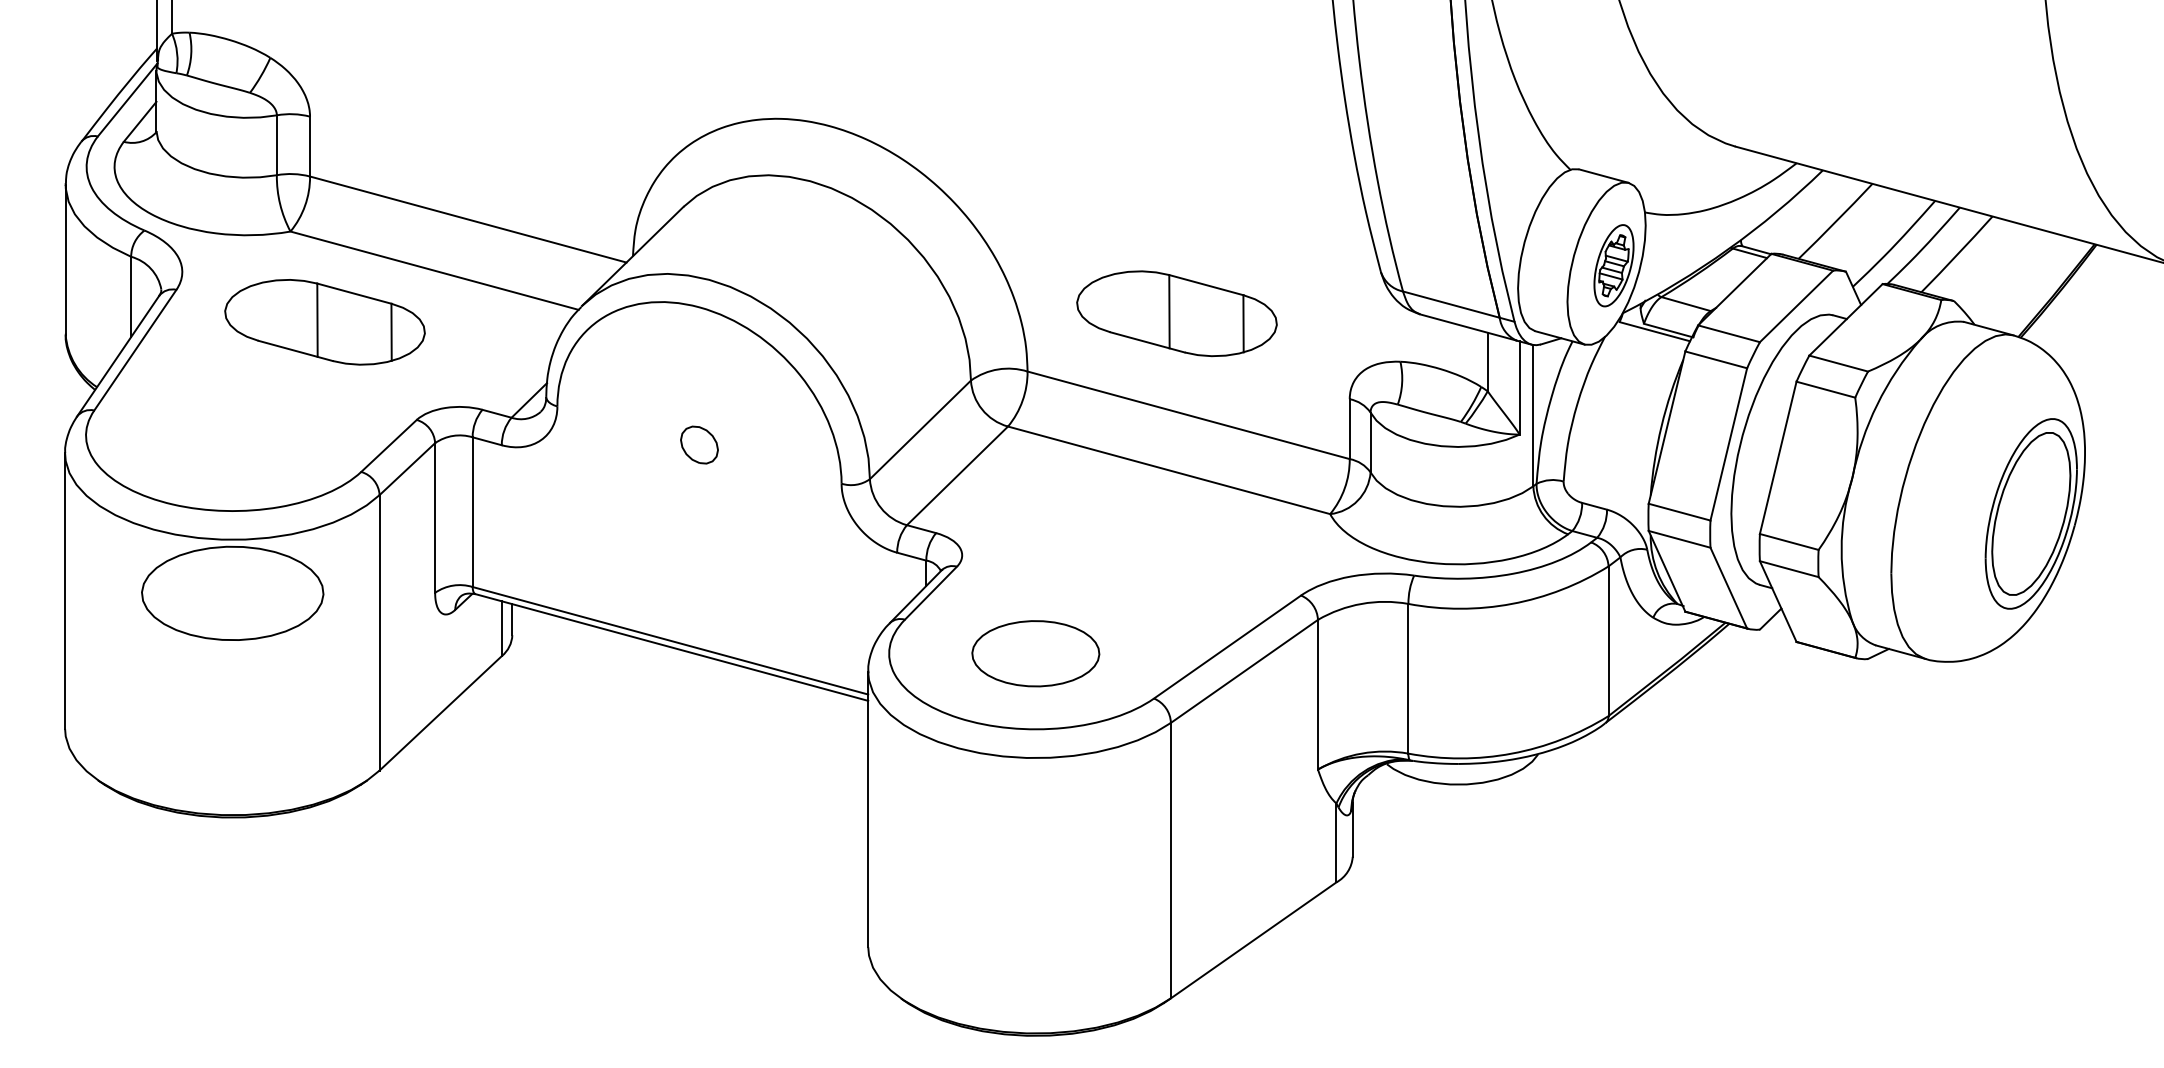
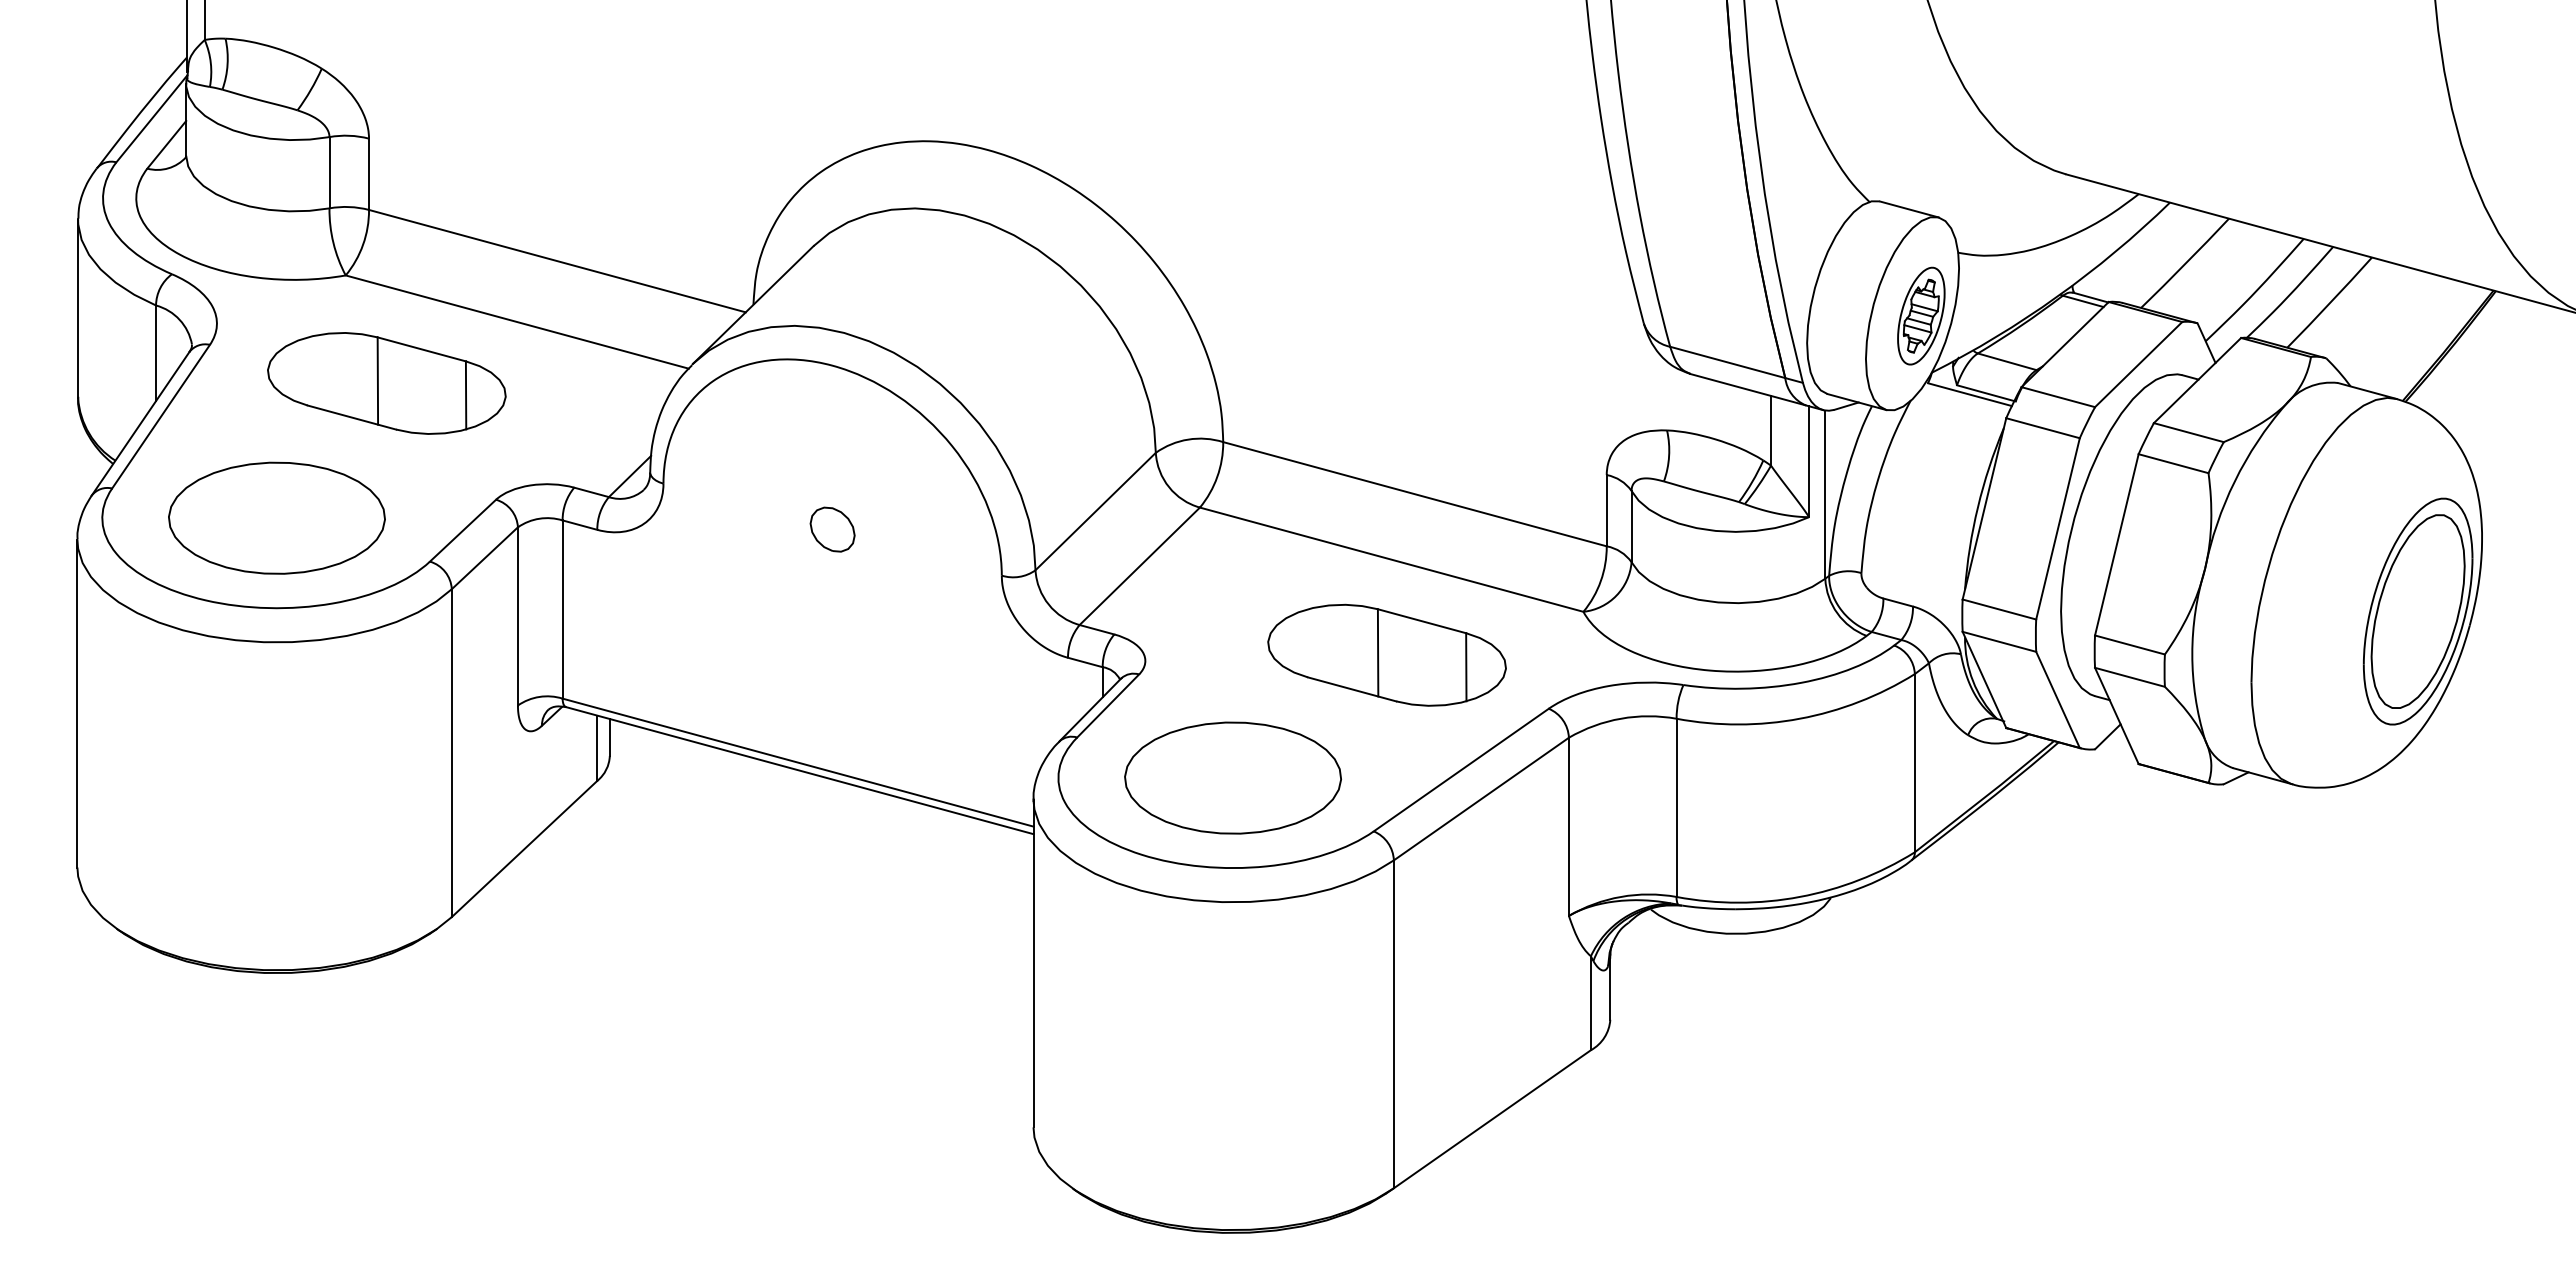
part: (1176, 313) -> (1386, 654), moved
part: (232, 592) -> (276, 517), moved
part: (1035, 653) -> (1232, 777), size x1.43

